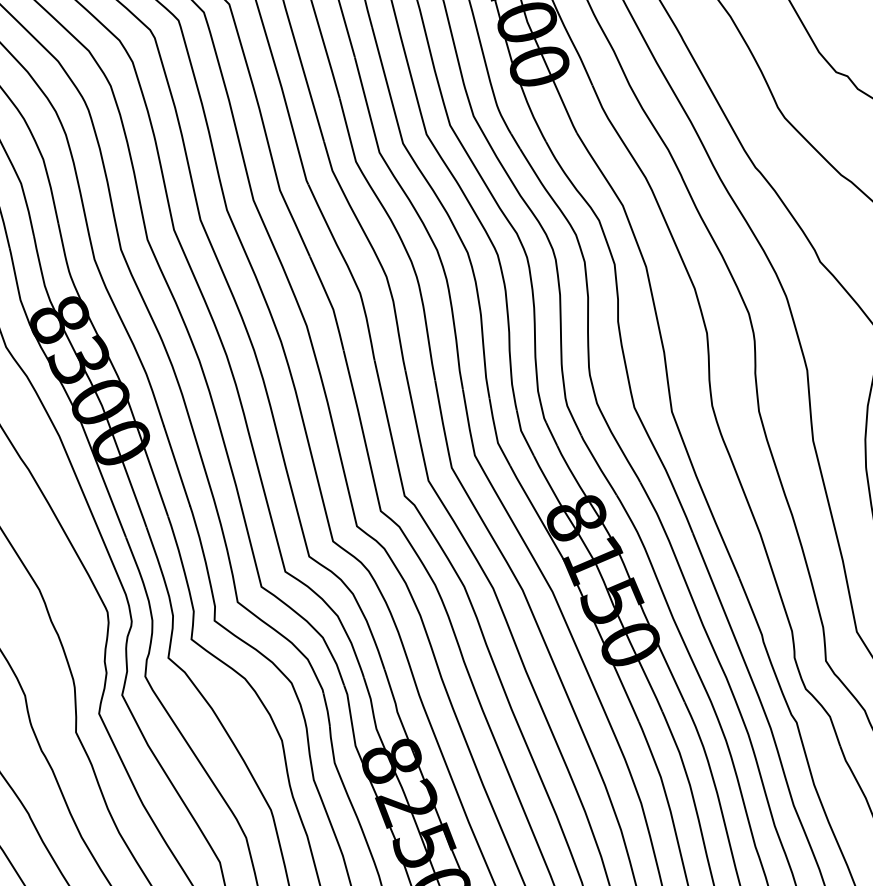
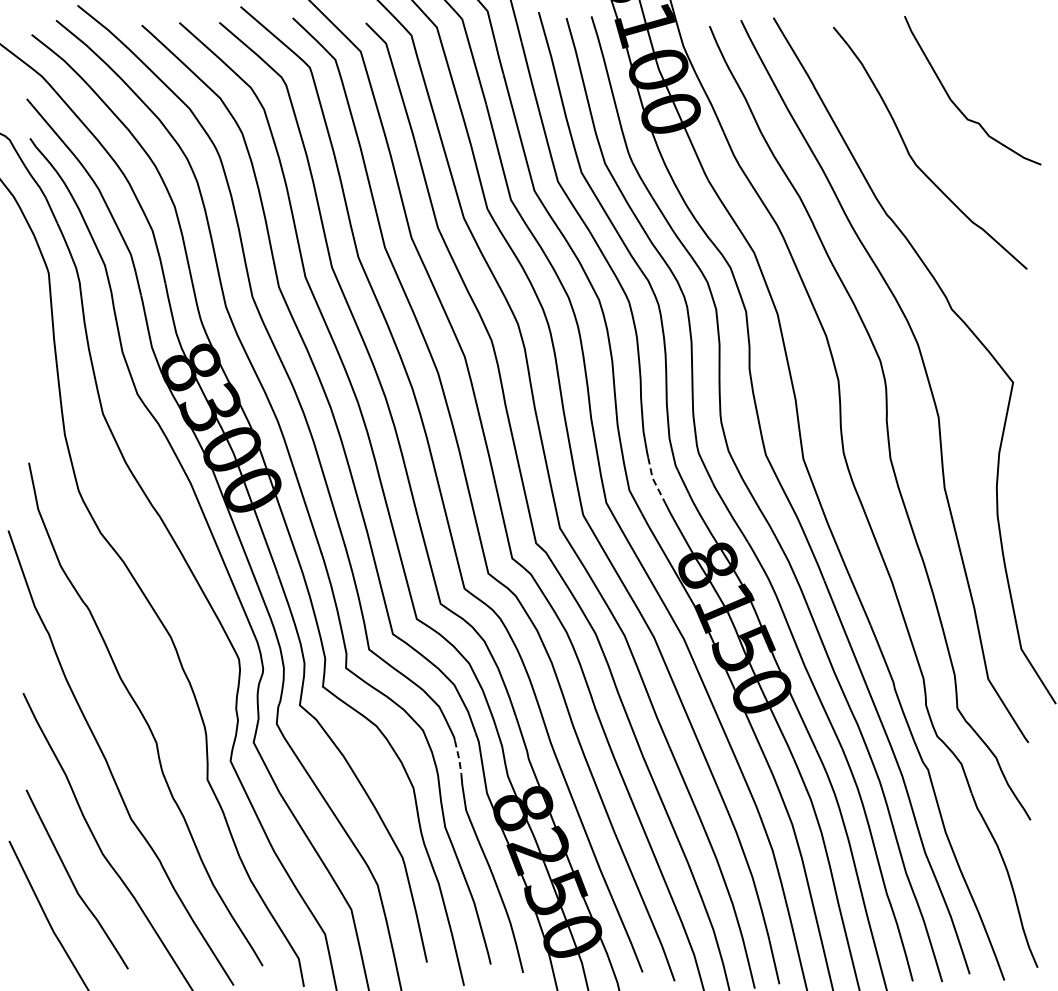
line: (523, 434) -> (654, 481), solid -> dashed
line: (328, 711) -> (459, 758), solid -> dashed

